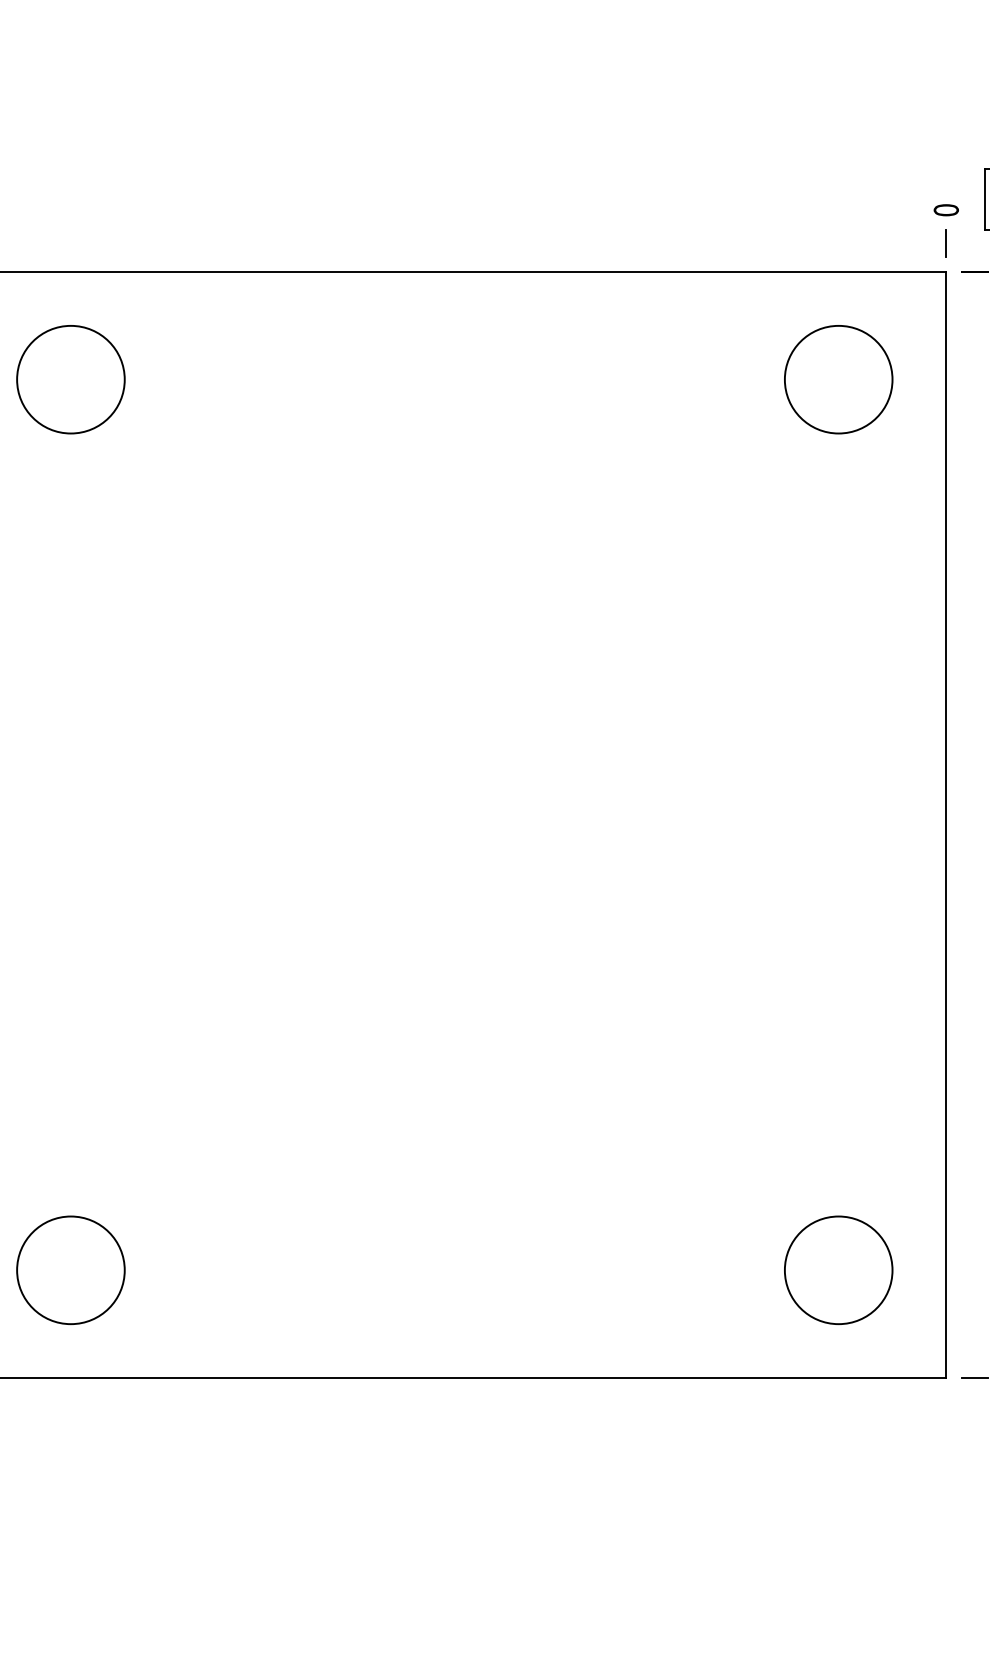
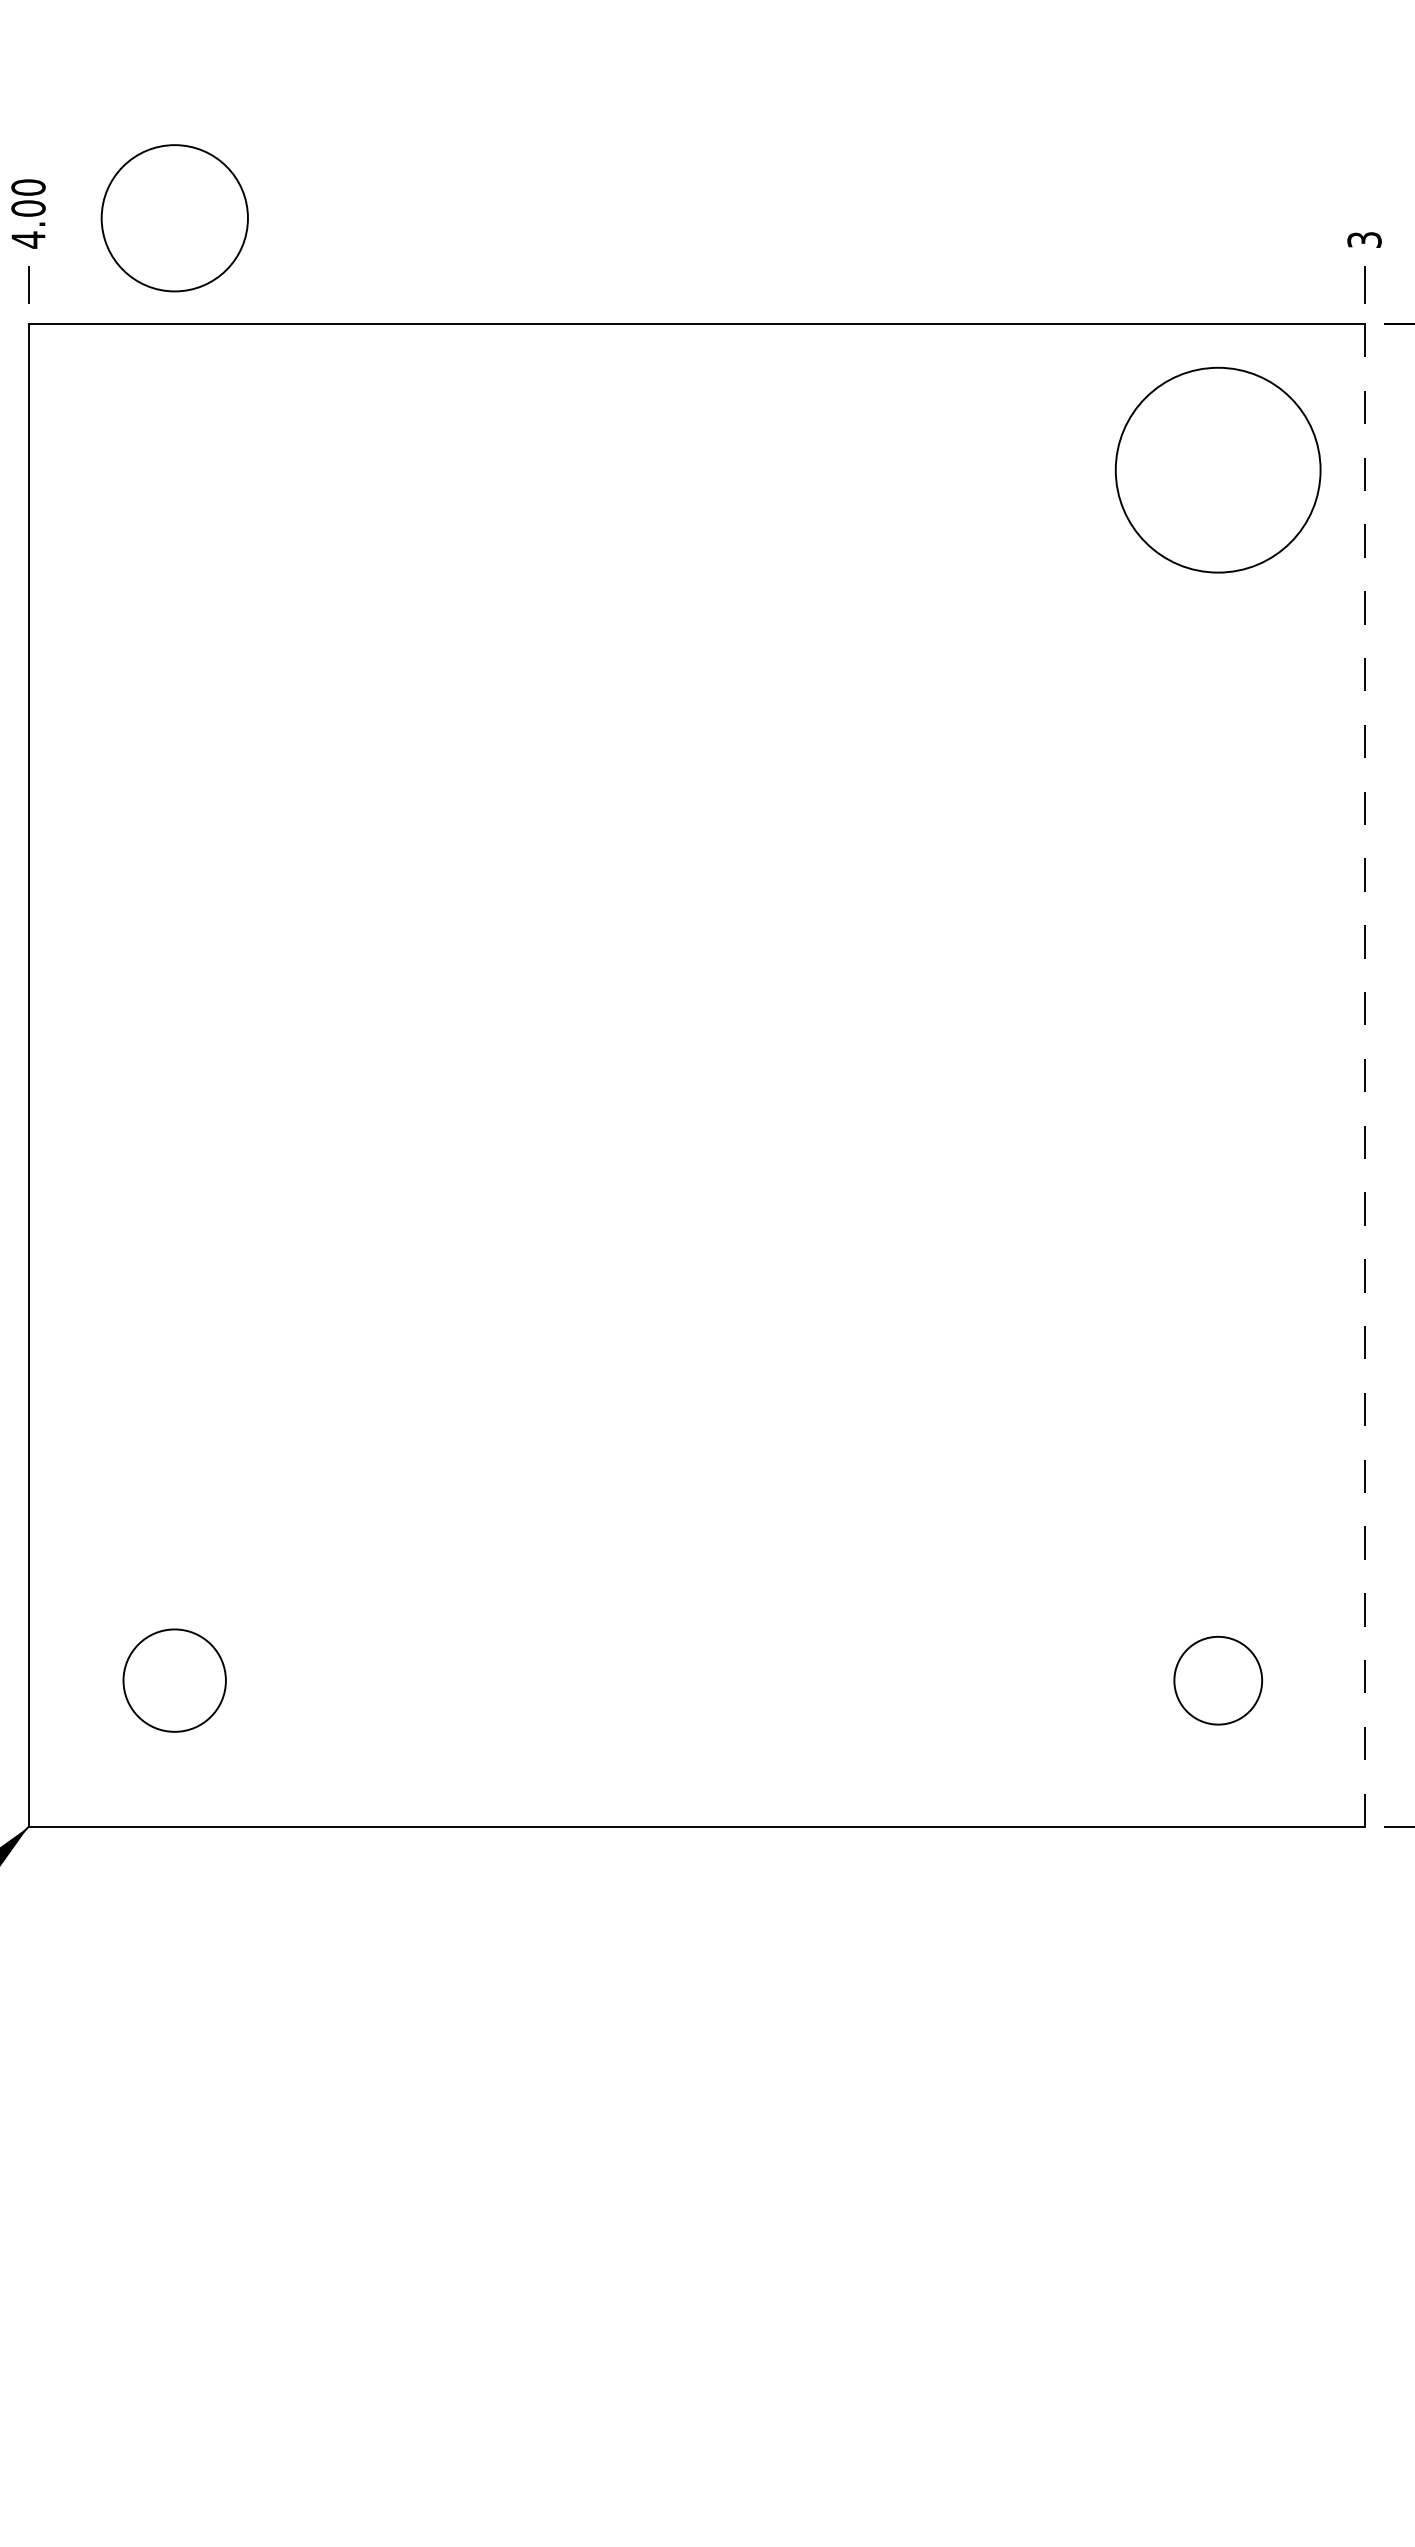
text: (946, 209) -> (1364, 239), 0 -> 3
circle: (70, 379) -> (174, 218), moved
circle: (838, 379) -> (1218, 470), size x1.4
line: (946, 825) -> (1364, 1075), solid -> dashed
circle: (70, 1270) -> (174, 1680), size x0.7
circle: (838, 1270) -> (1218, 1680), size x0.6

